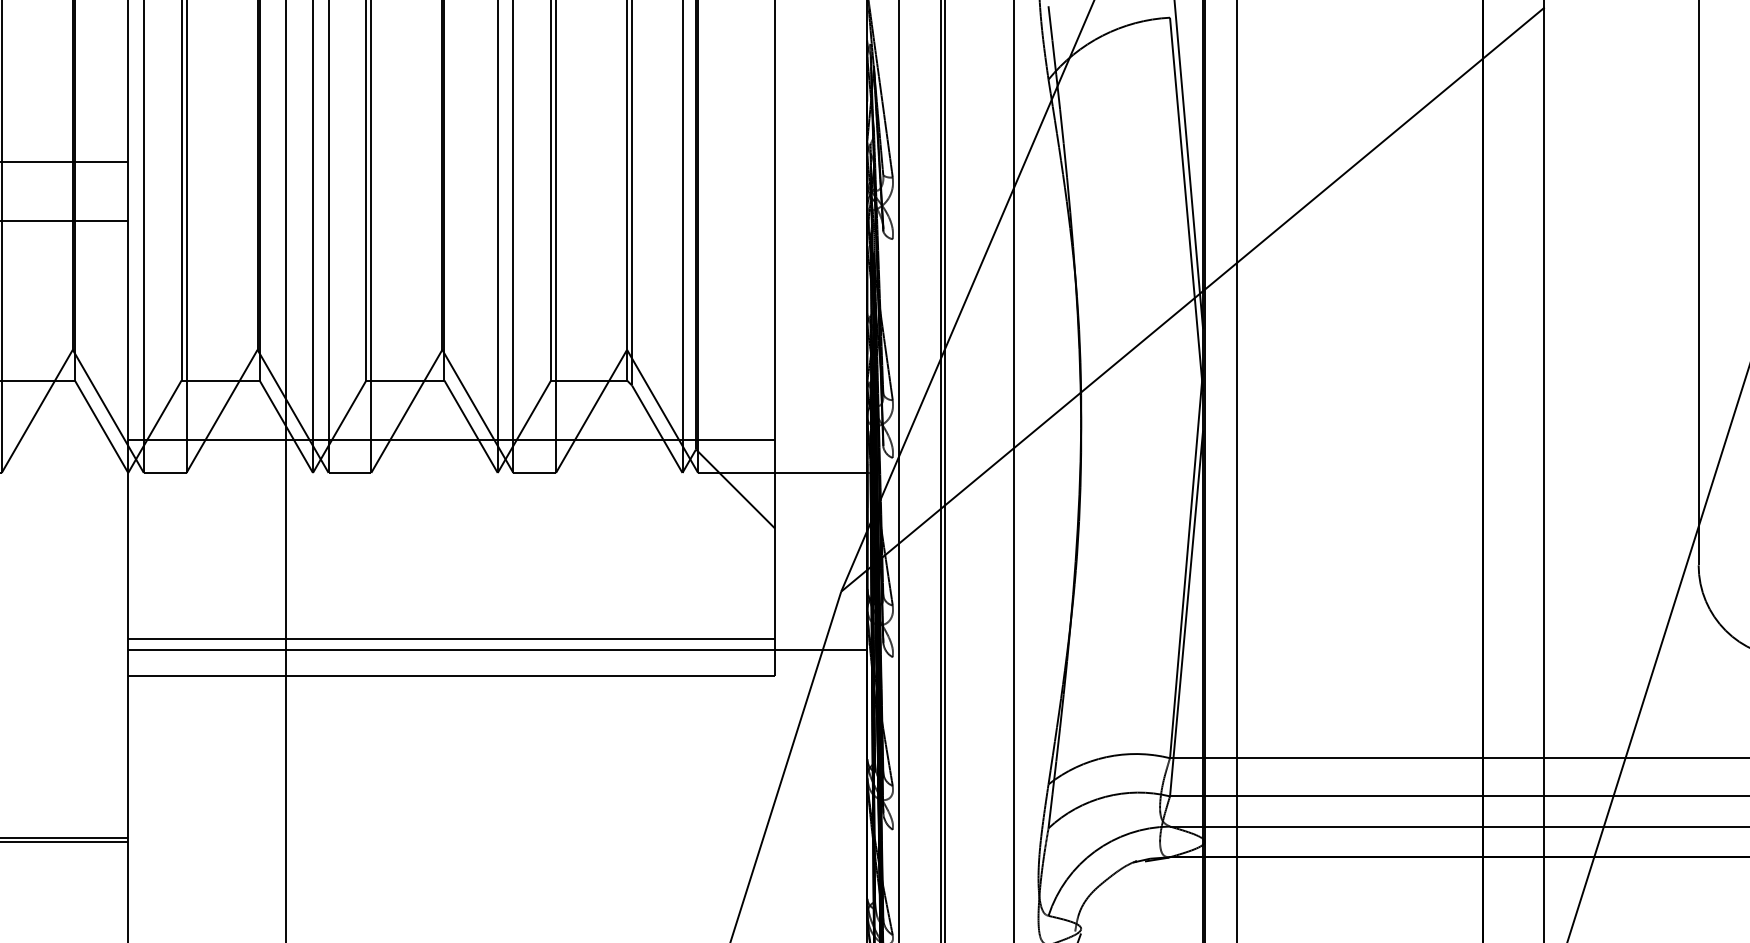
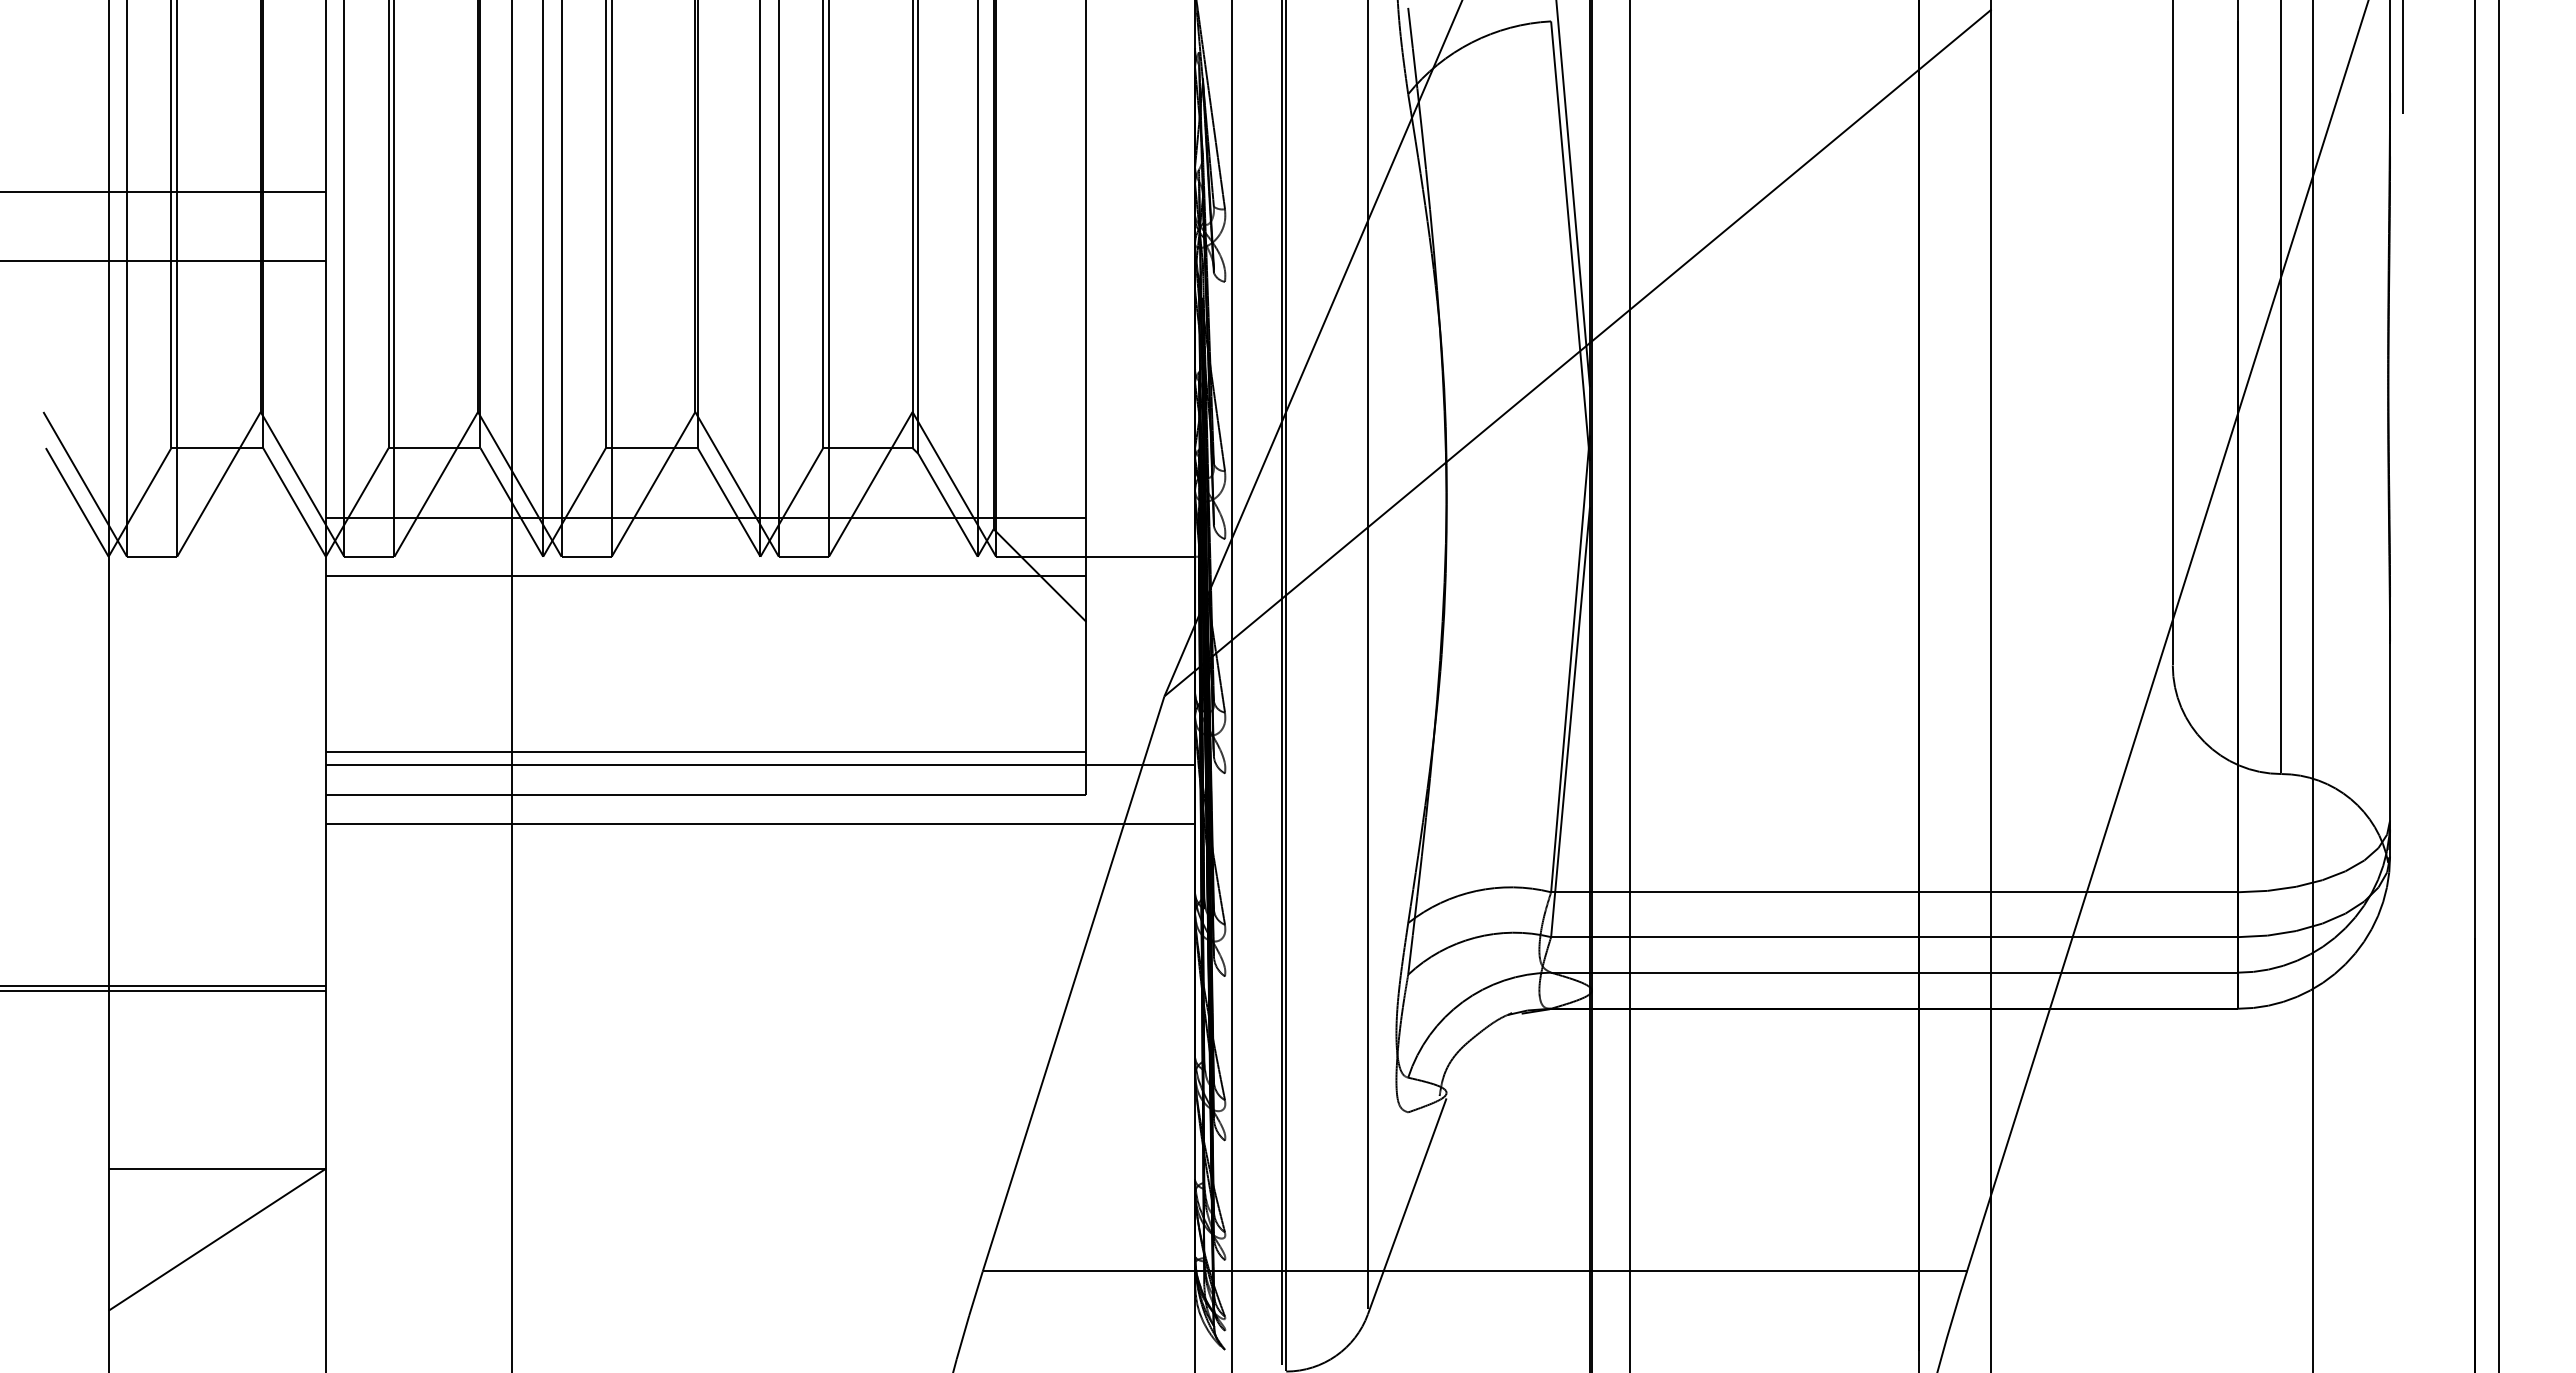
line: (451, 489) -> (705, 576), added
line: (497, 700) -> (760, 824), added

